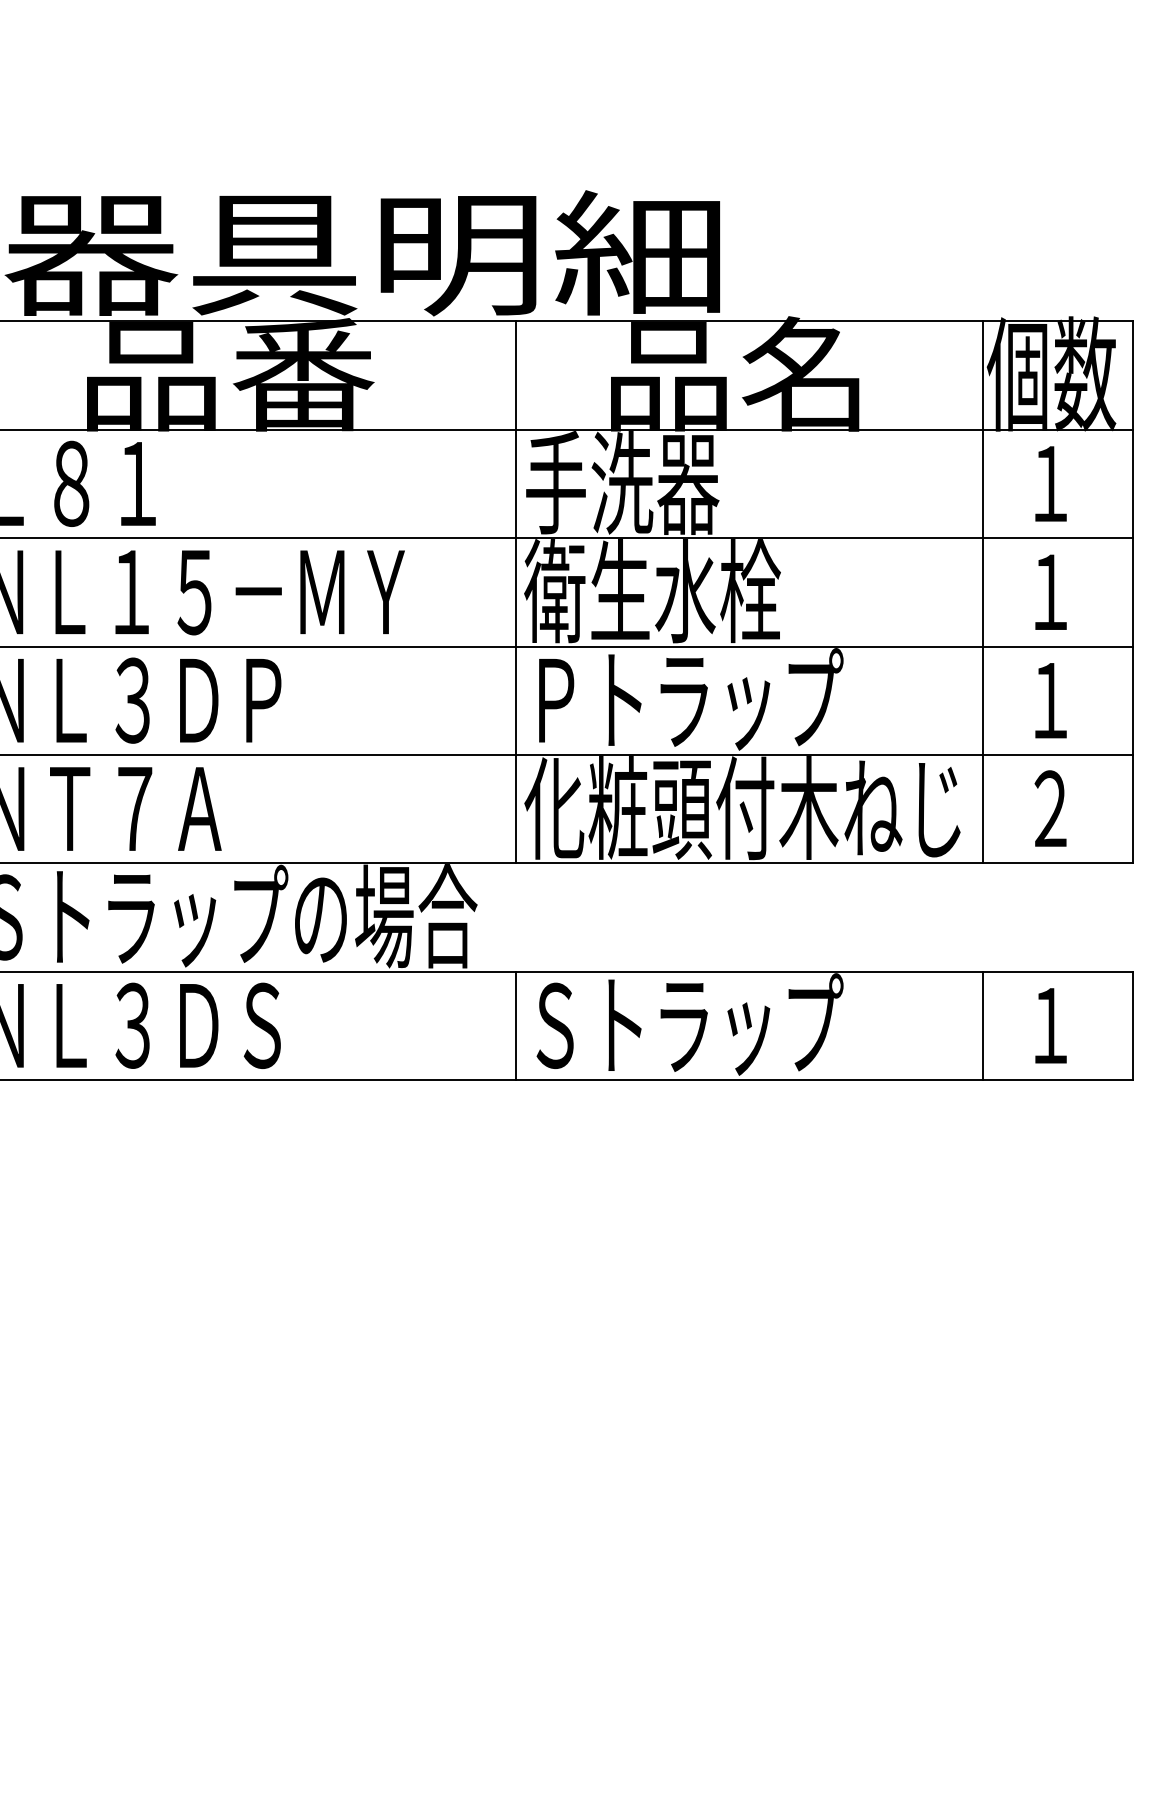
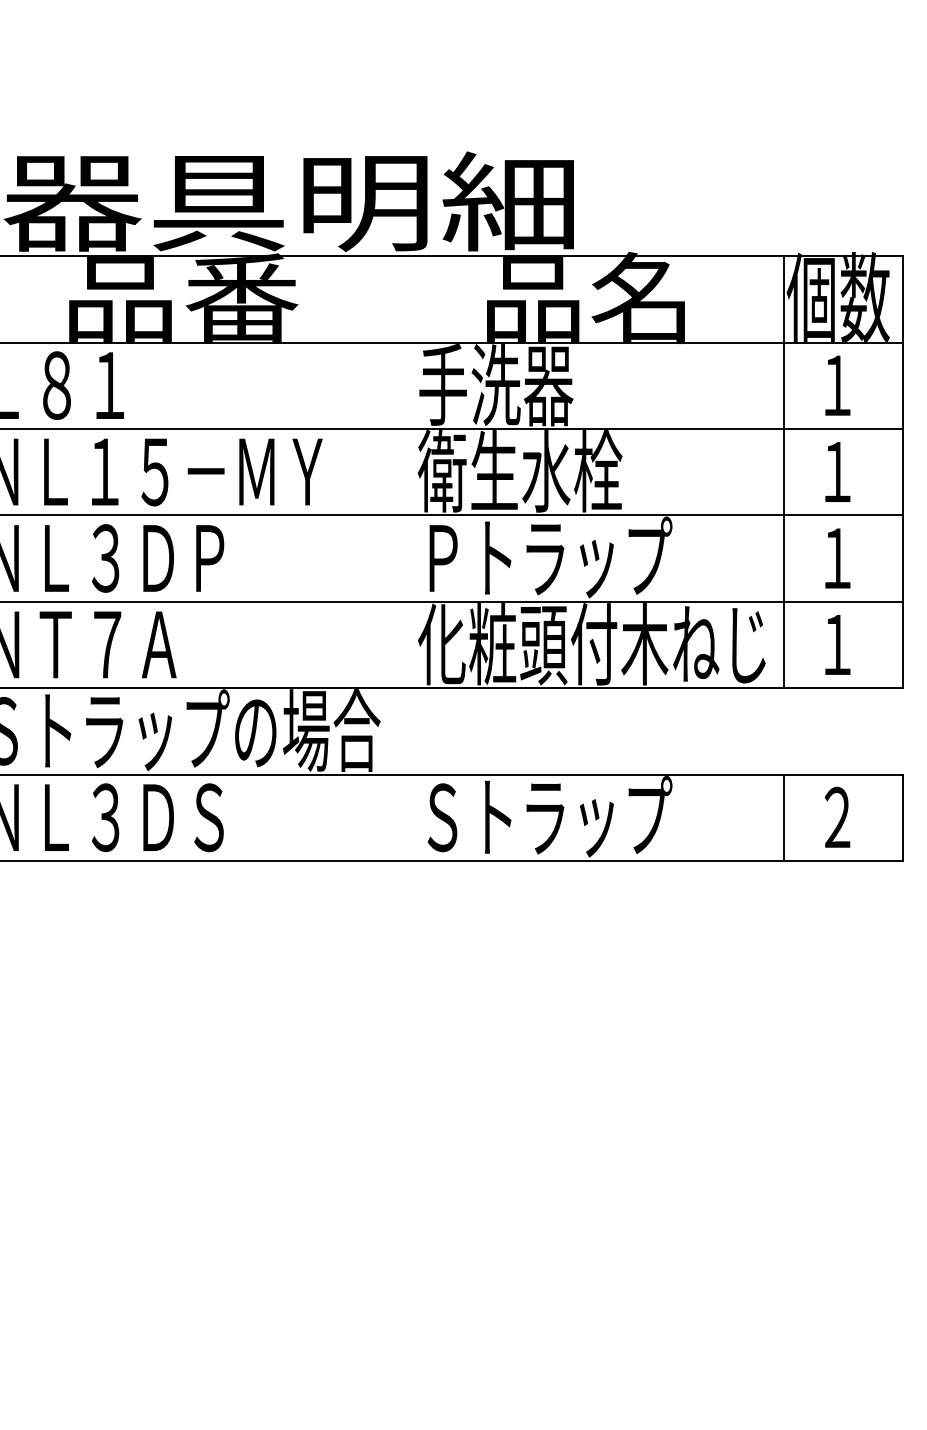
line: (516, 592) -> (411, 472), removed
text: (1050, 808) -> (837, 644), ２ -> １
text: (1050, 1024) -> (837, 816), １ -> ２
line: (516, 1025) -> (411, 817), removed

